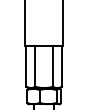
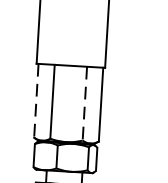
line: (26, 66) -> (36, 101), solid -> dashed
line: (53, 66) -> (85, 103), solid -> dashed

